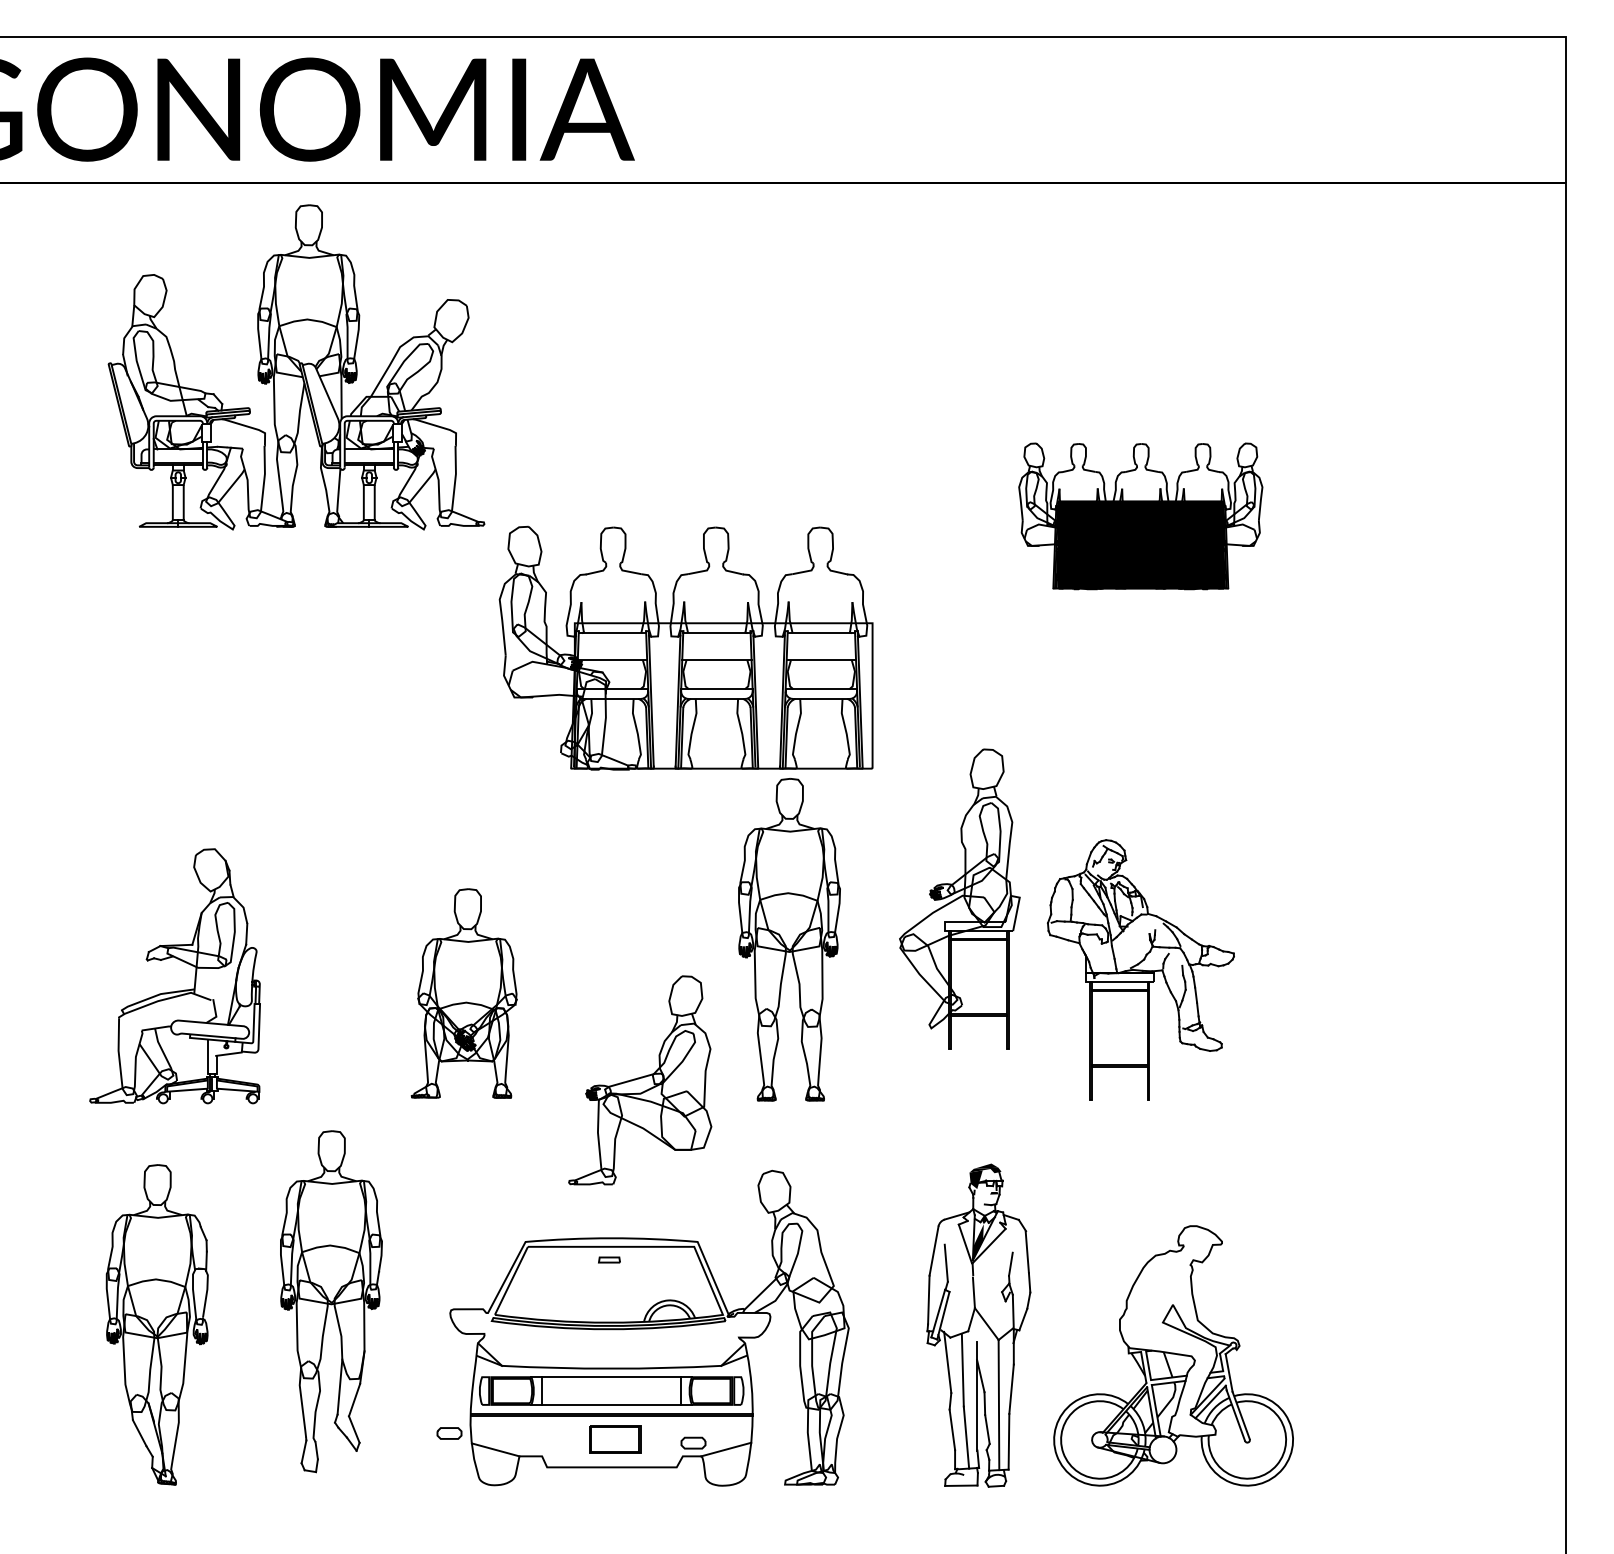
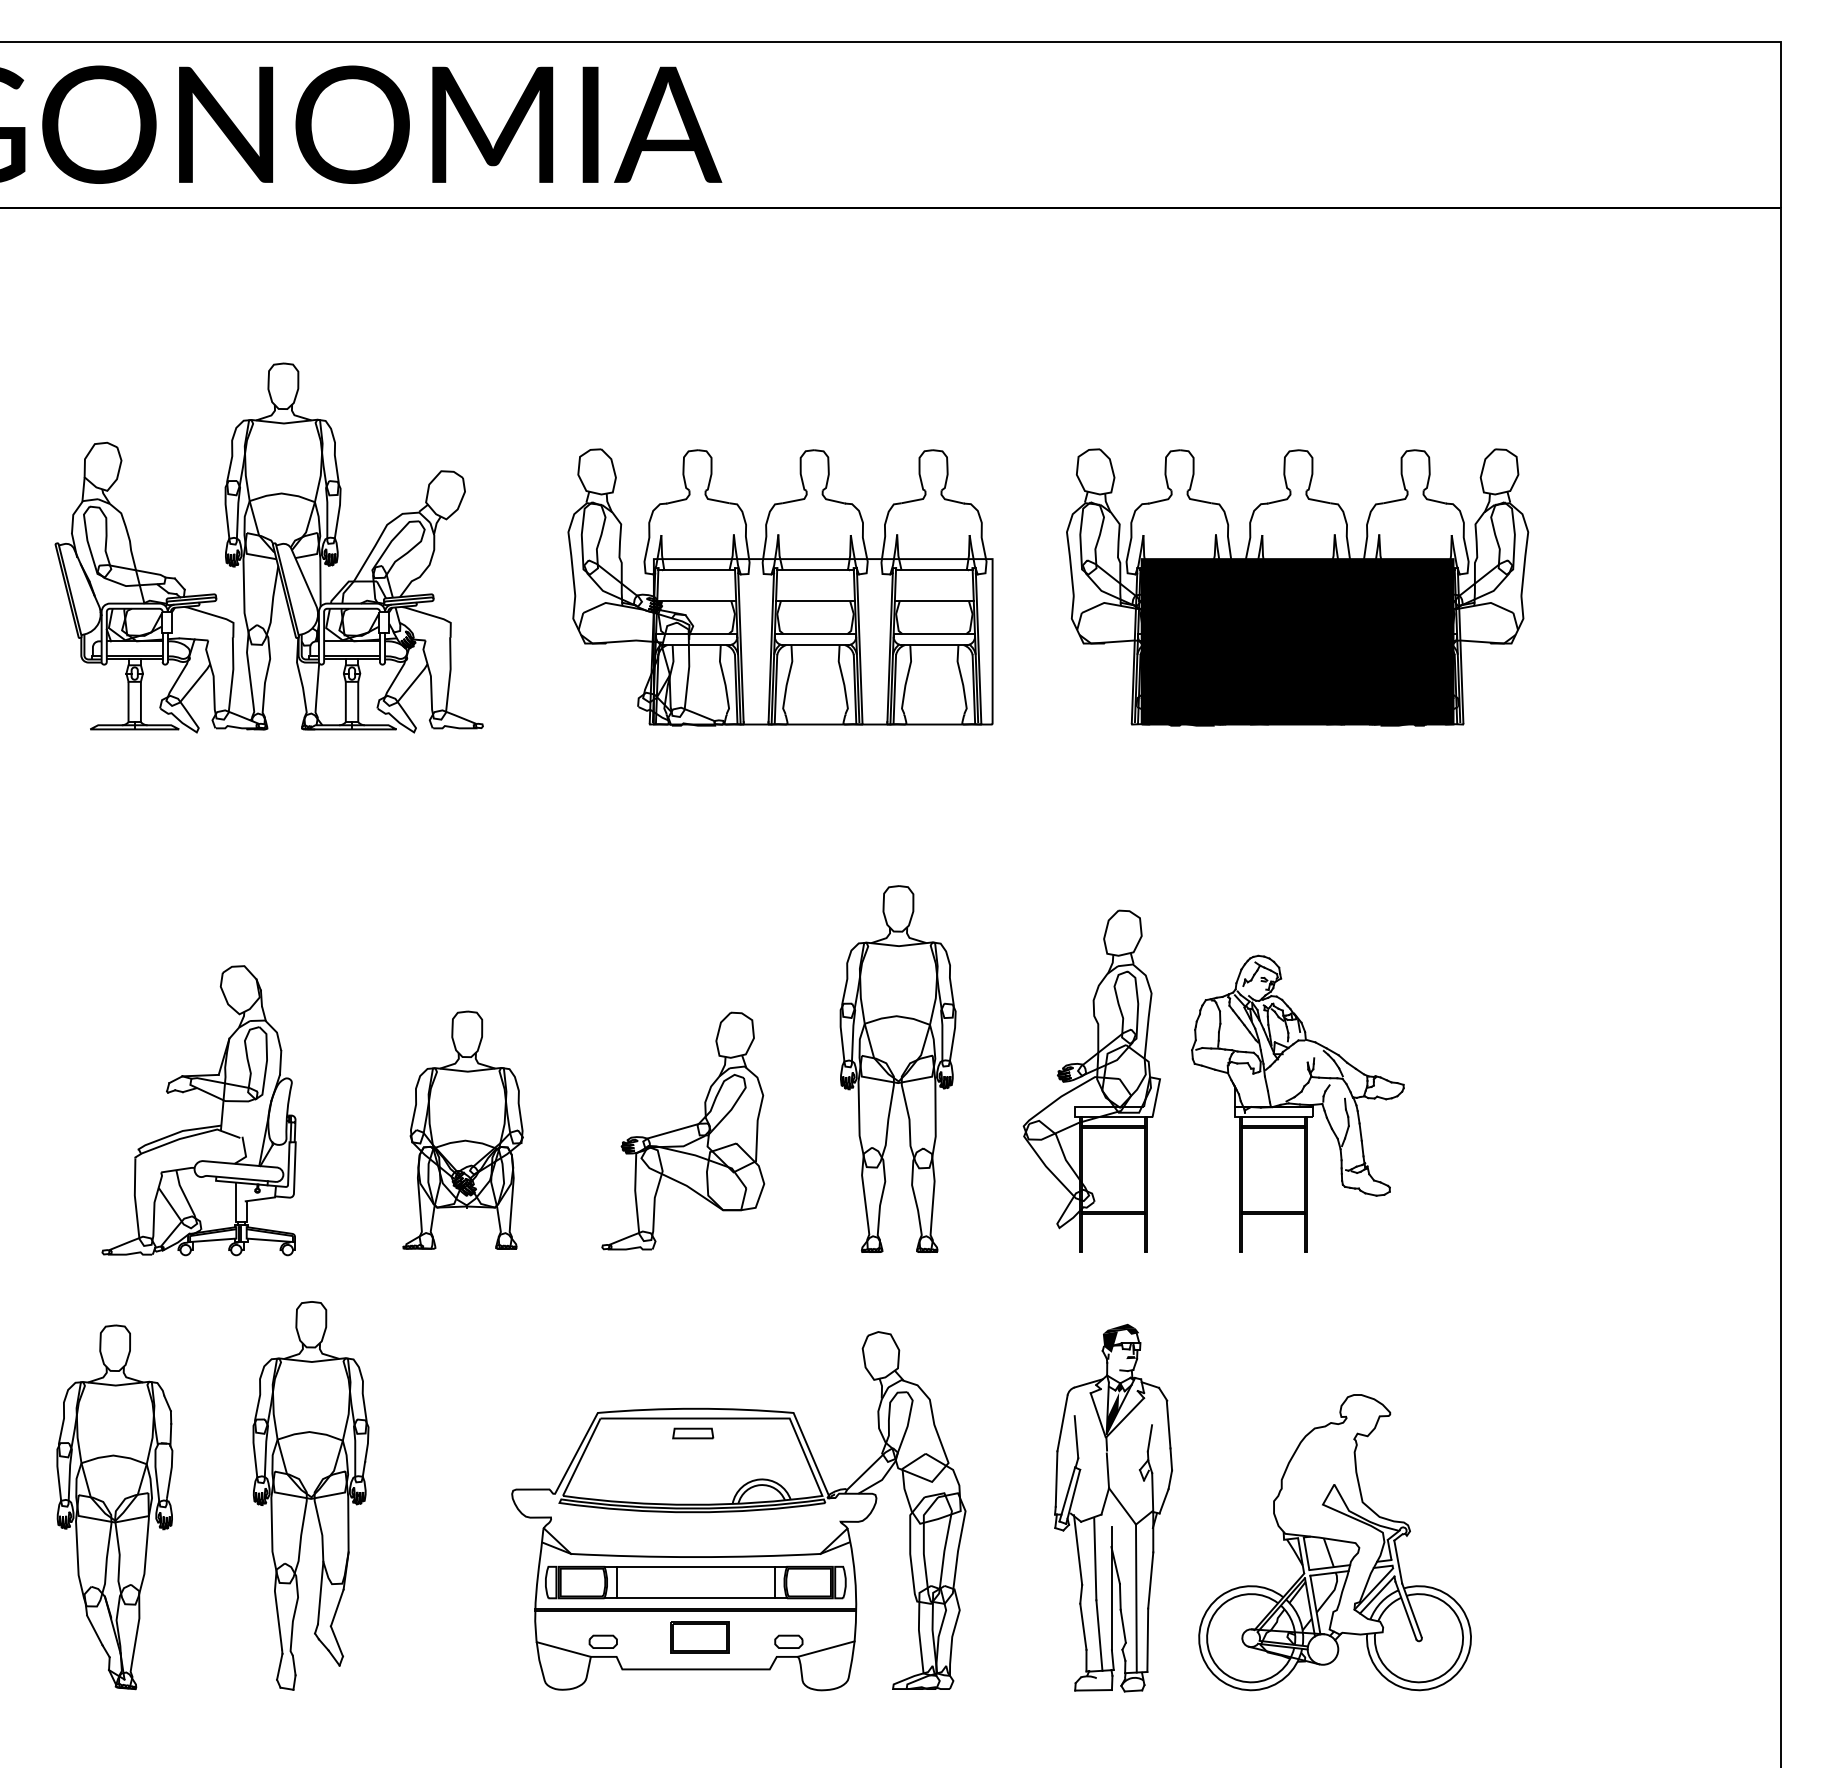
part: (295, 366) -> (268, 547), moved
part: (1140, 516) -> (1297, 587), size x1.67
part: (686, 648) -> (780, 587), moved
part: (959, 898) -> (1091, 1080), moved
part: (463, 992) -> (462, 1129), moved
part: (640, 1079) -> (683, 1130), moved
part: (609, 1260) -> (693, 1433), size x1.67
part: (331, 1301) -> (310, 1495), moved
part: (156, 1325) -> (114, 1507), moved
part: (448, 1433) -> (602, 1641), moved

